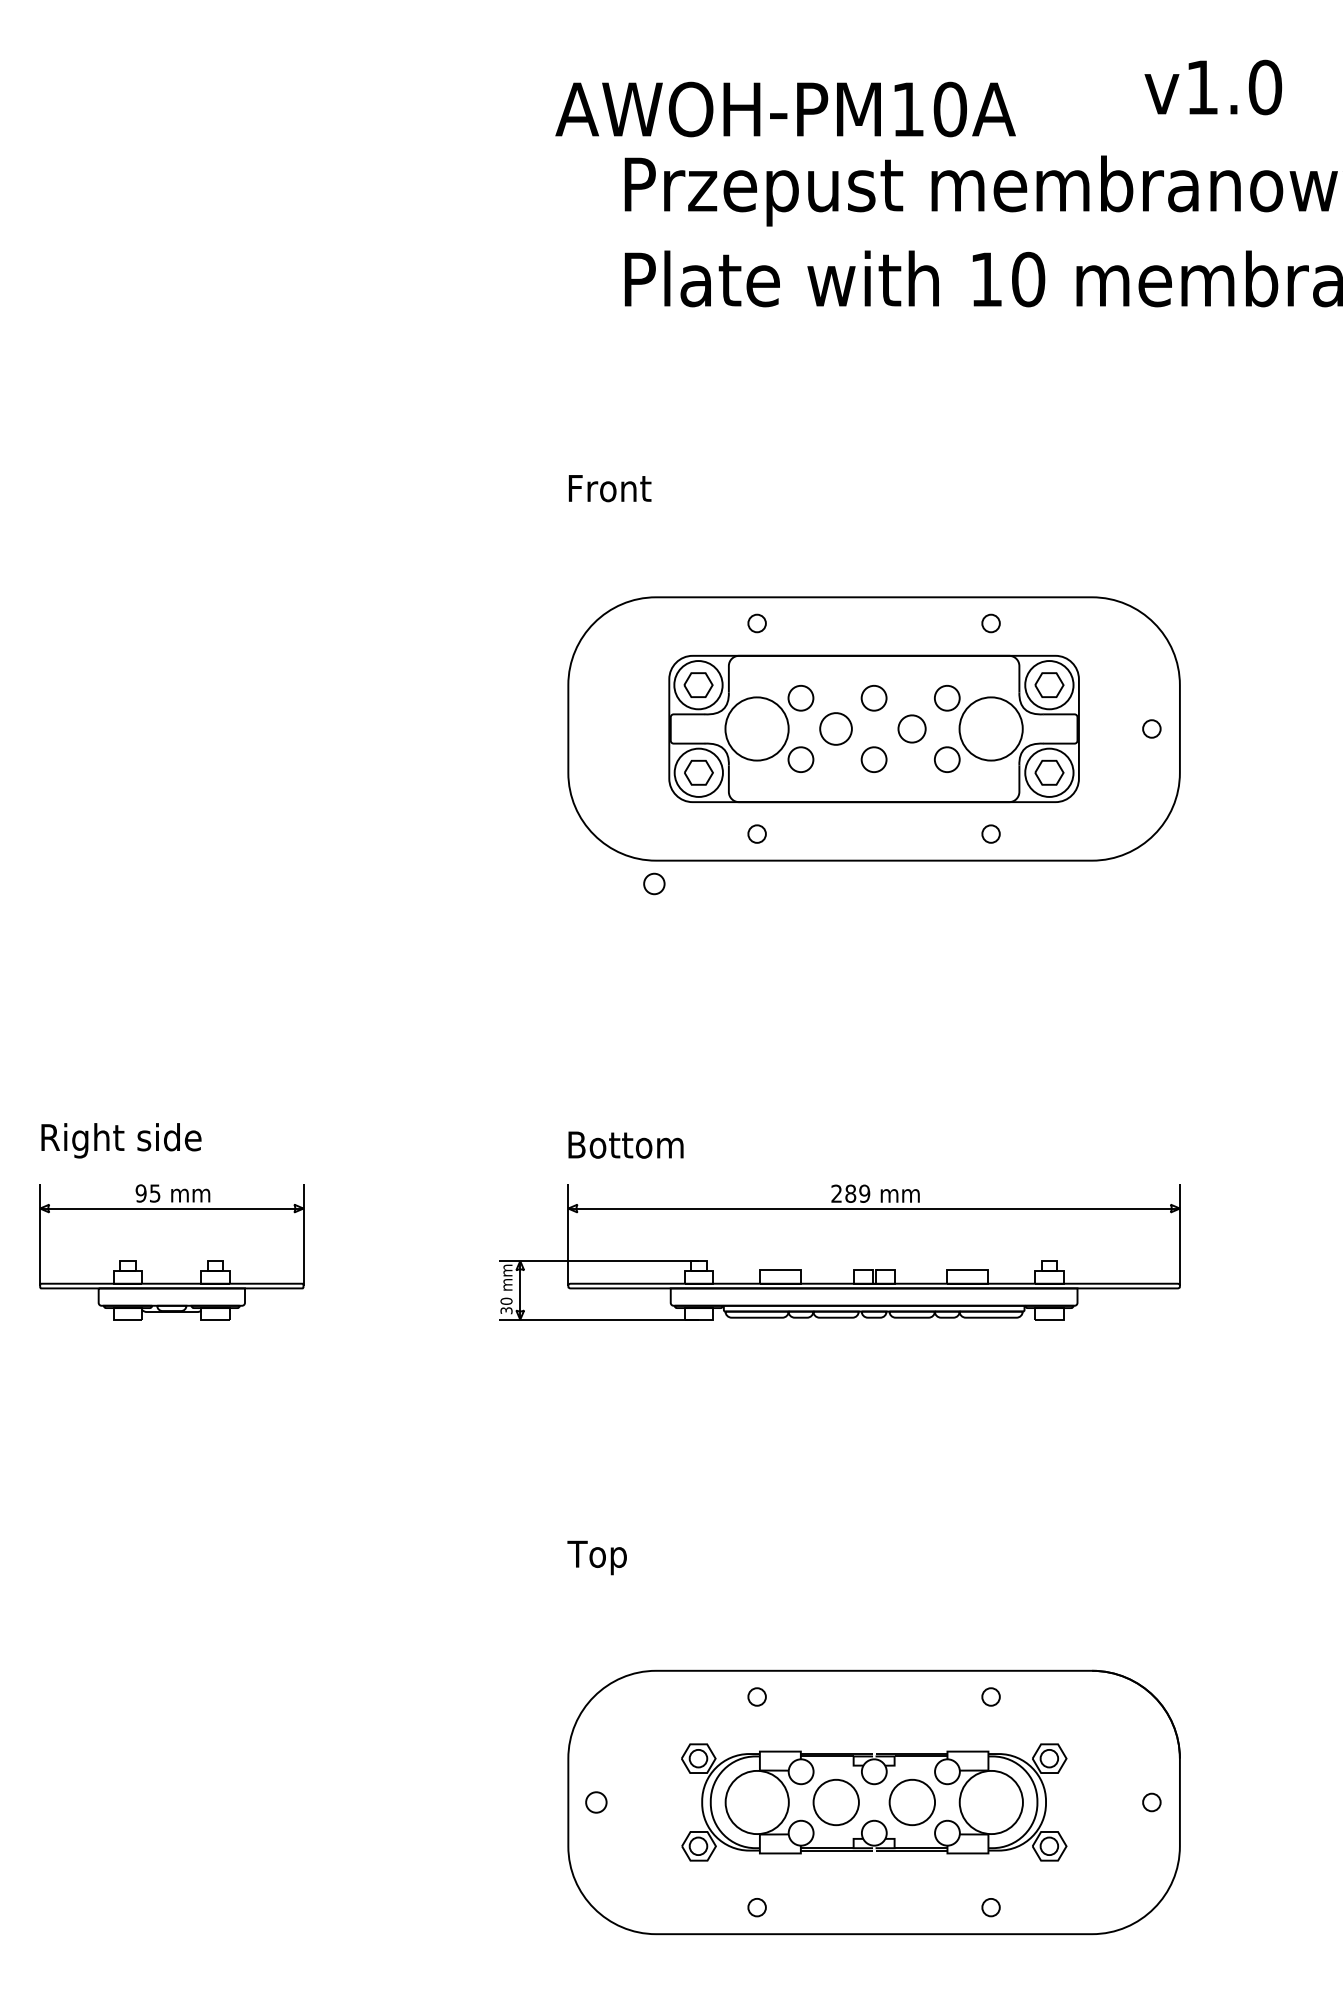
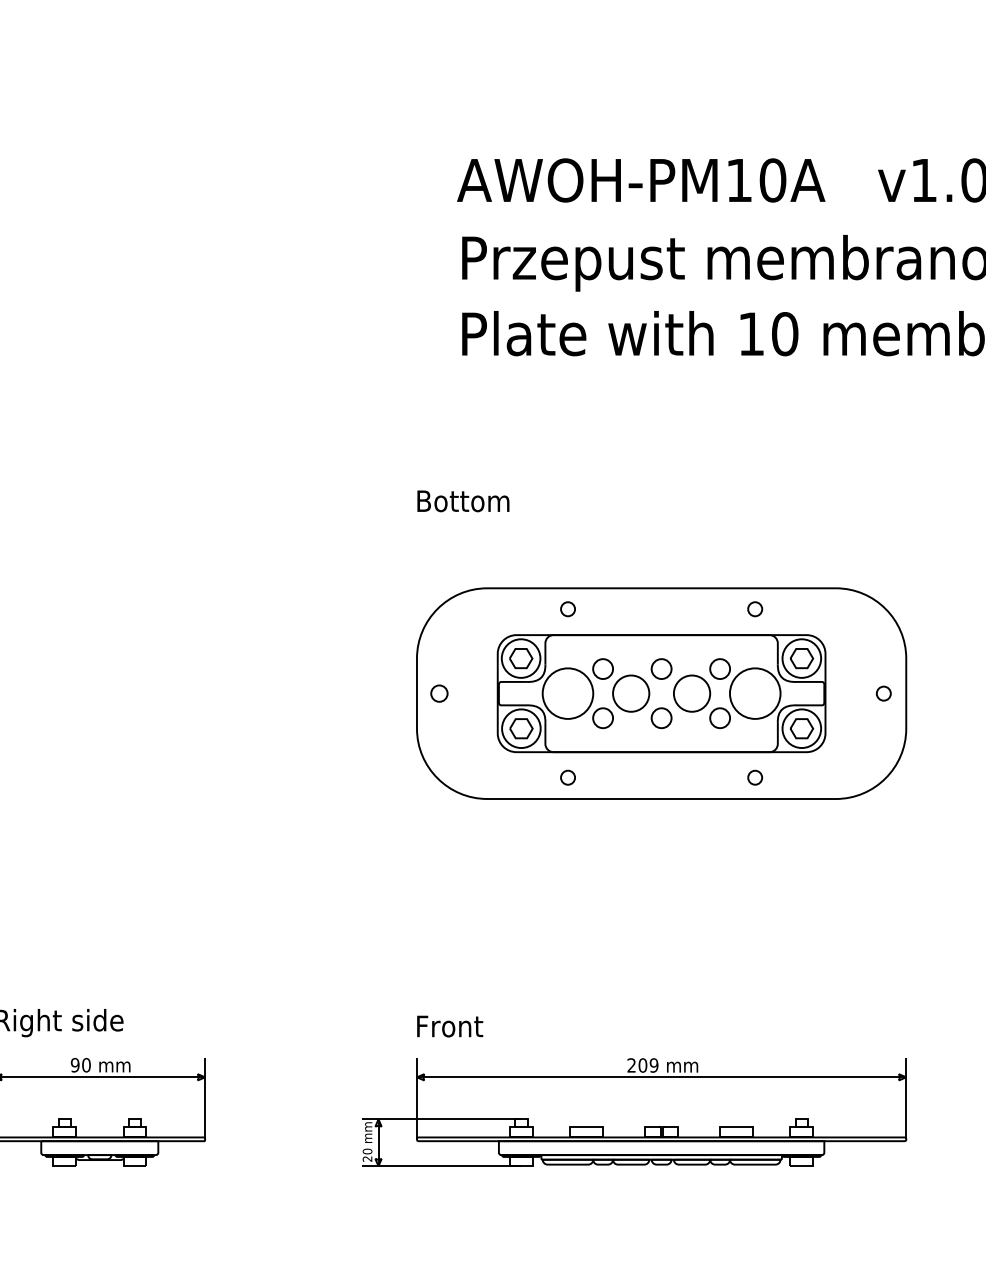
text: (785, 109) -> (641, 180), moved
text: (627, 488) -> (464, 501), Front -> Bottom
part: (835, 728) -> (630, 693), size x1.43
part: (911, 728) -> (691, 693), size x1.67
curve: (660, 877) -> (444, 688), moved
text: (627, 1144) -> (464, 1026), Bottom -> Front
text: (154, 1193) -> (85, 1065), 95 -> 90
text: (850, 1193) -> (642, 1065), 289 -> 209
text: (506, 1310) -> (367, 1158), 30 -> 20

